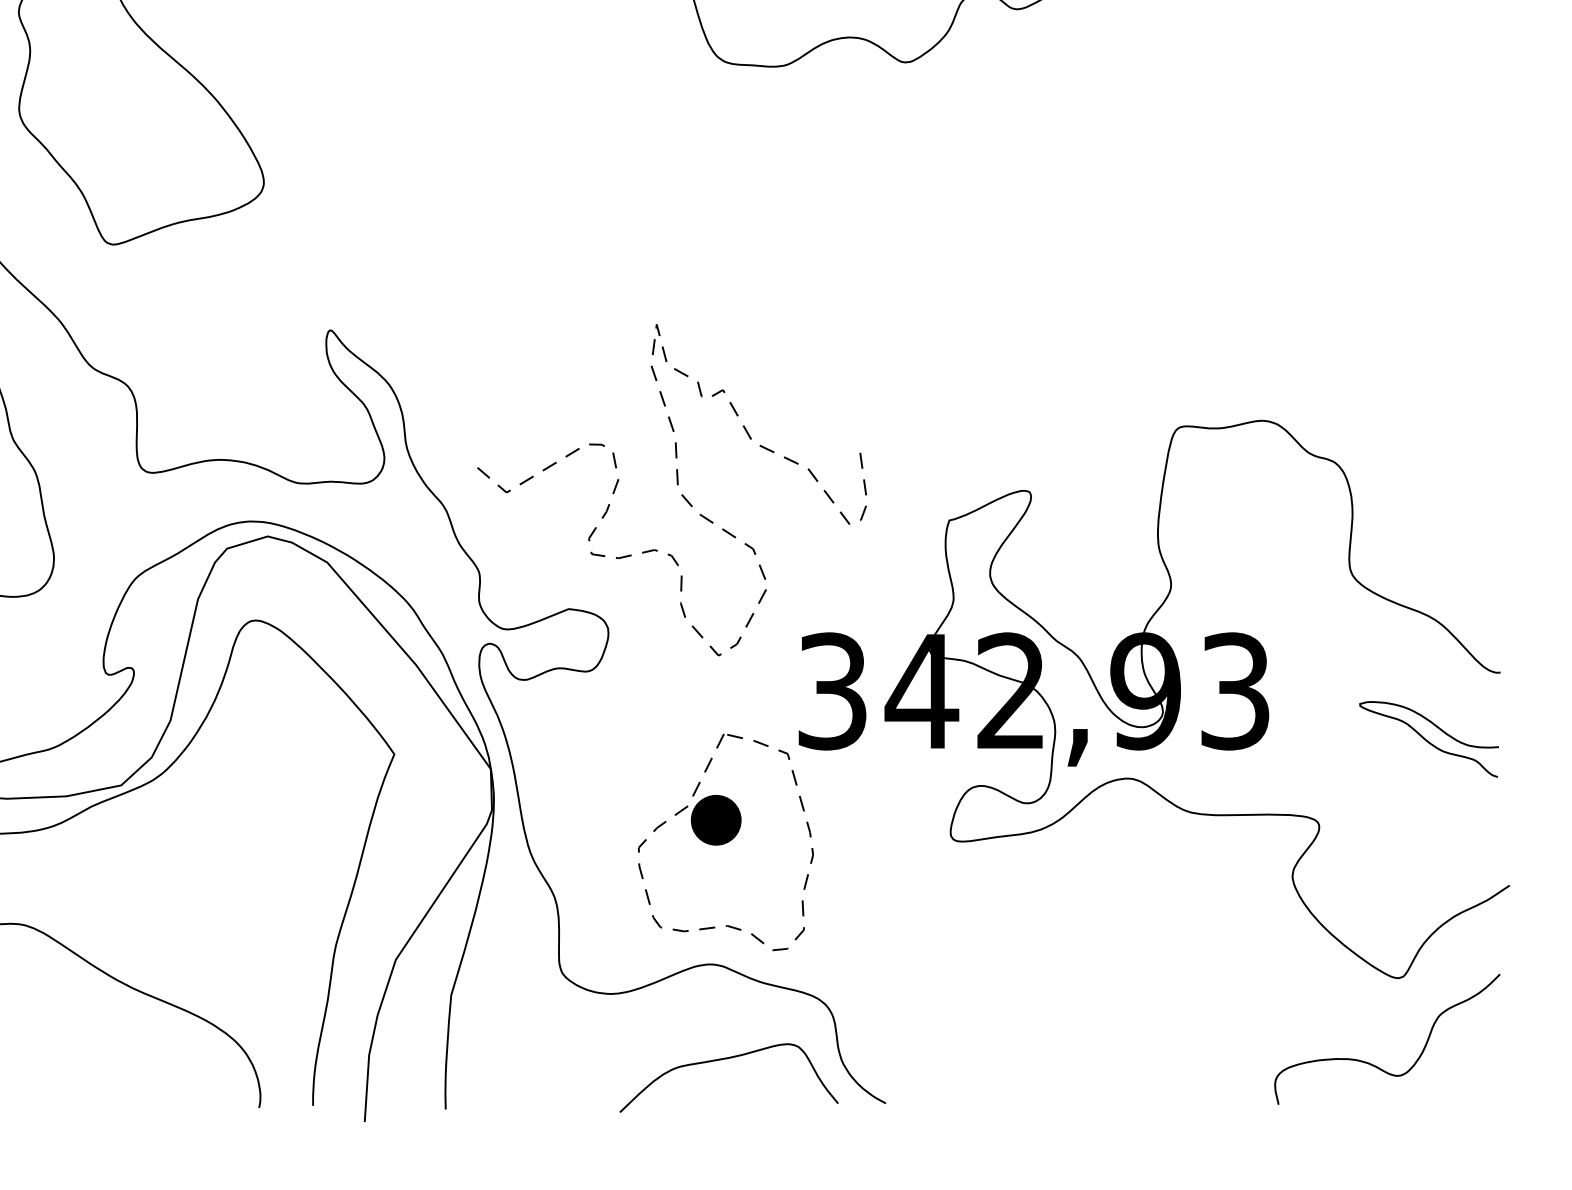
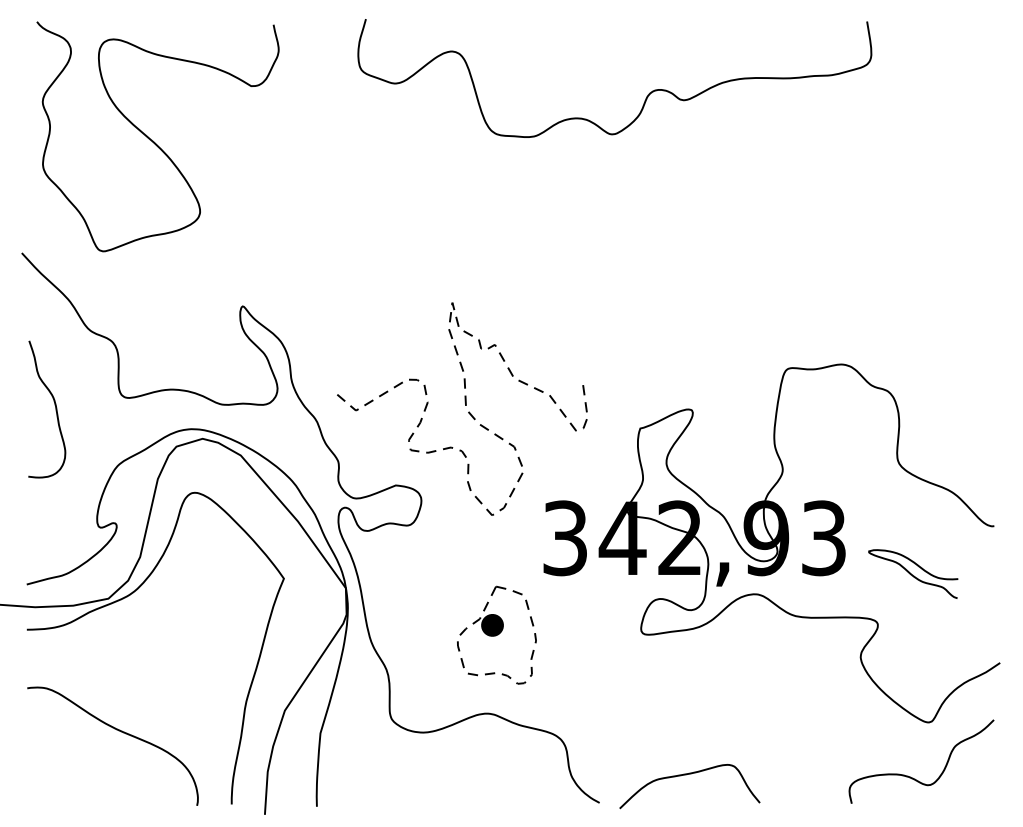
curve: (1427, 739) -> (912, 574), moved
part: (725, 842) -> (496, 635), size x0.7
curve: (723, 1060) -> (686, 775), moved

